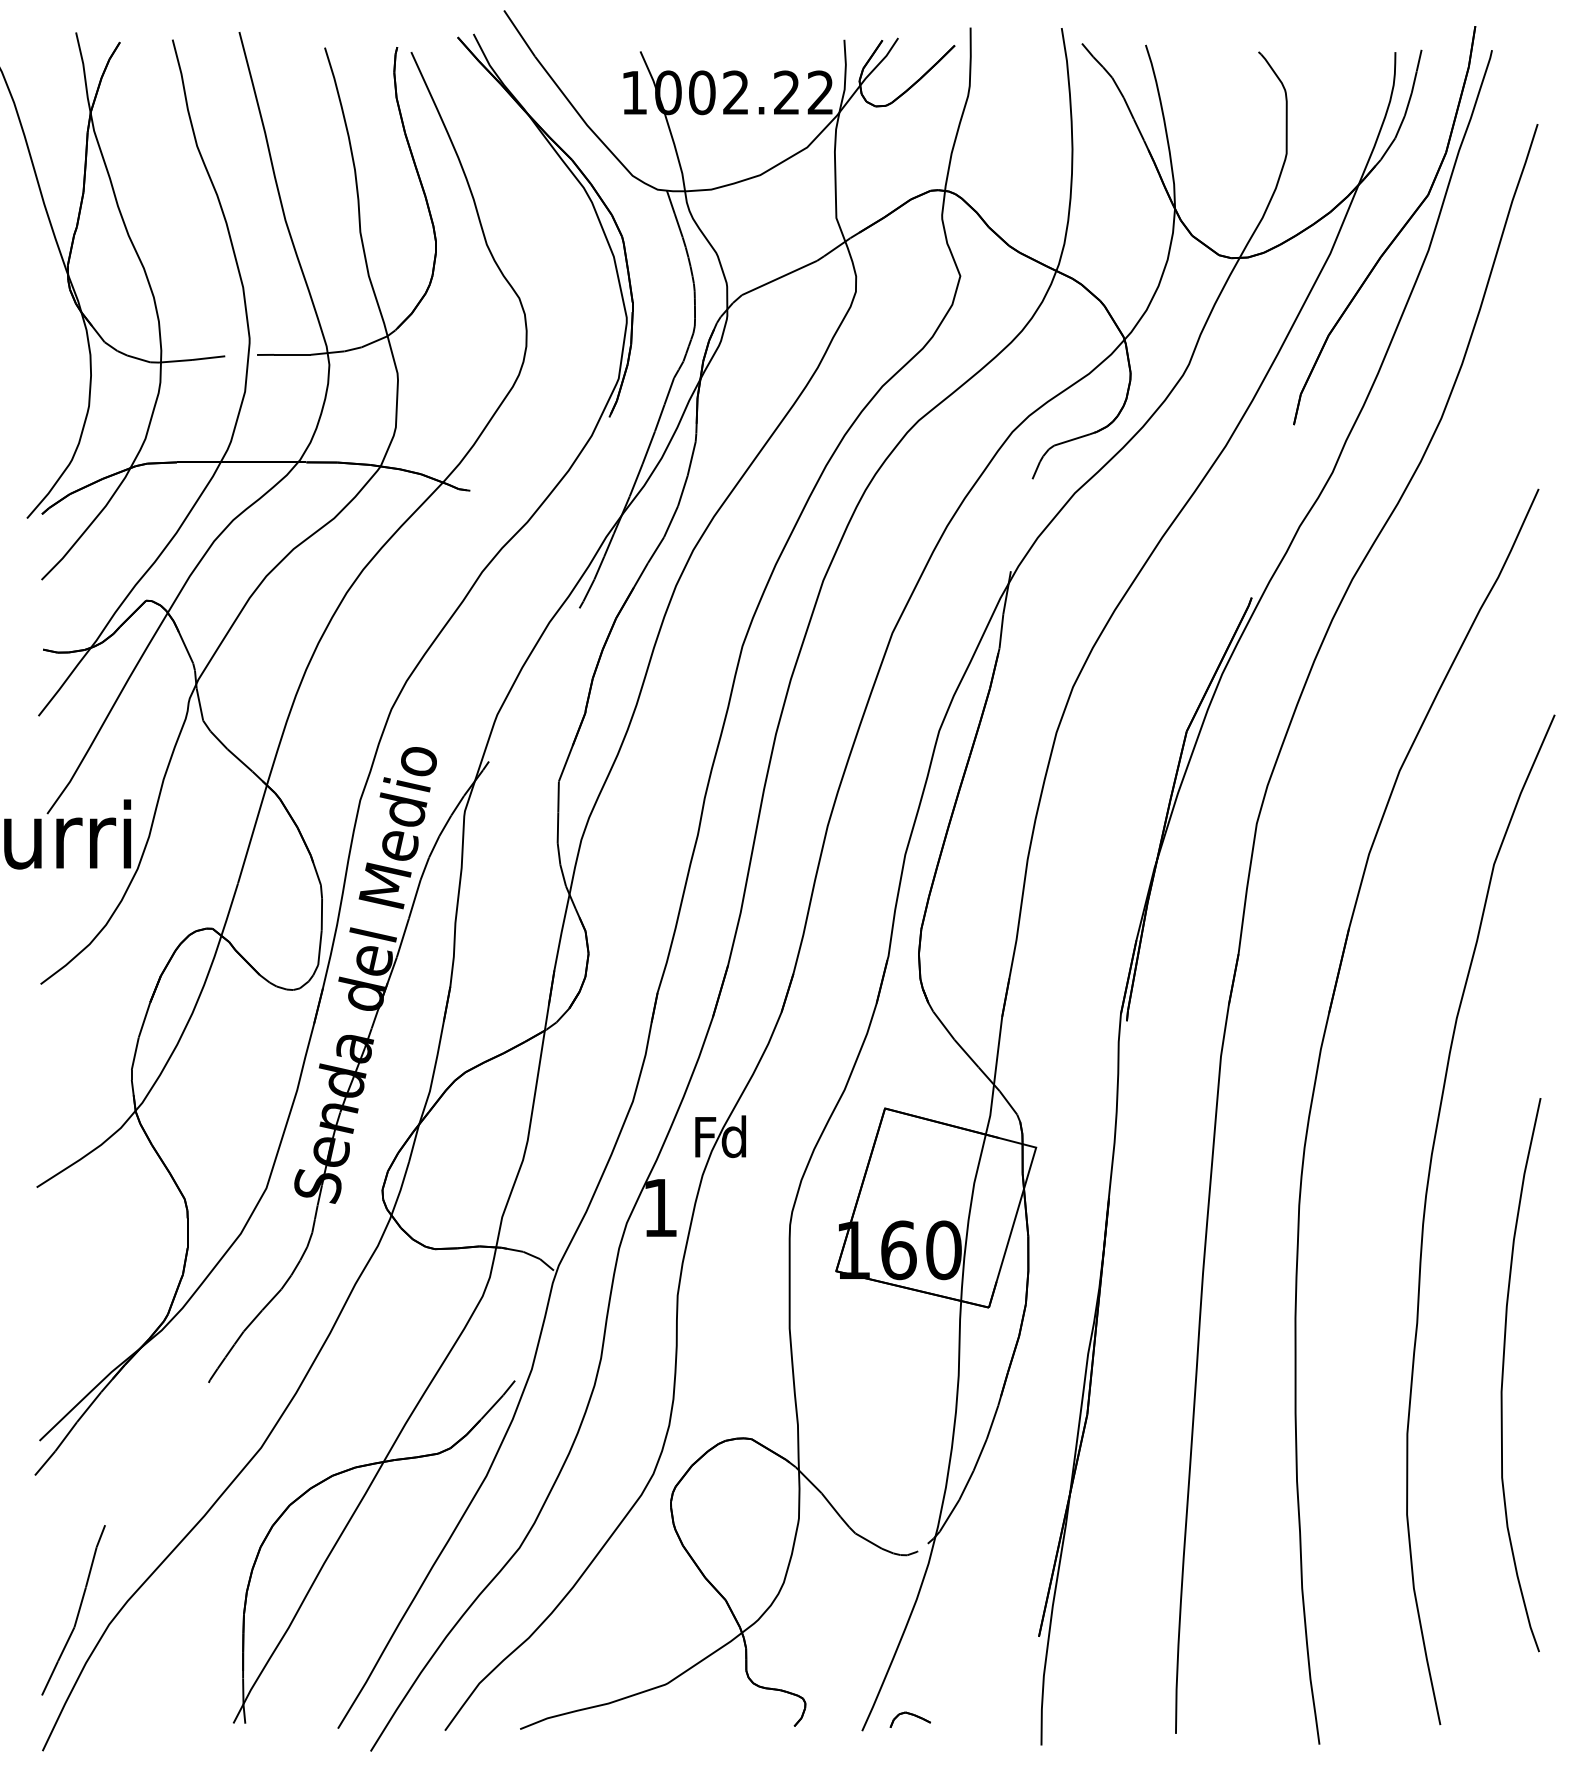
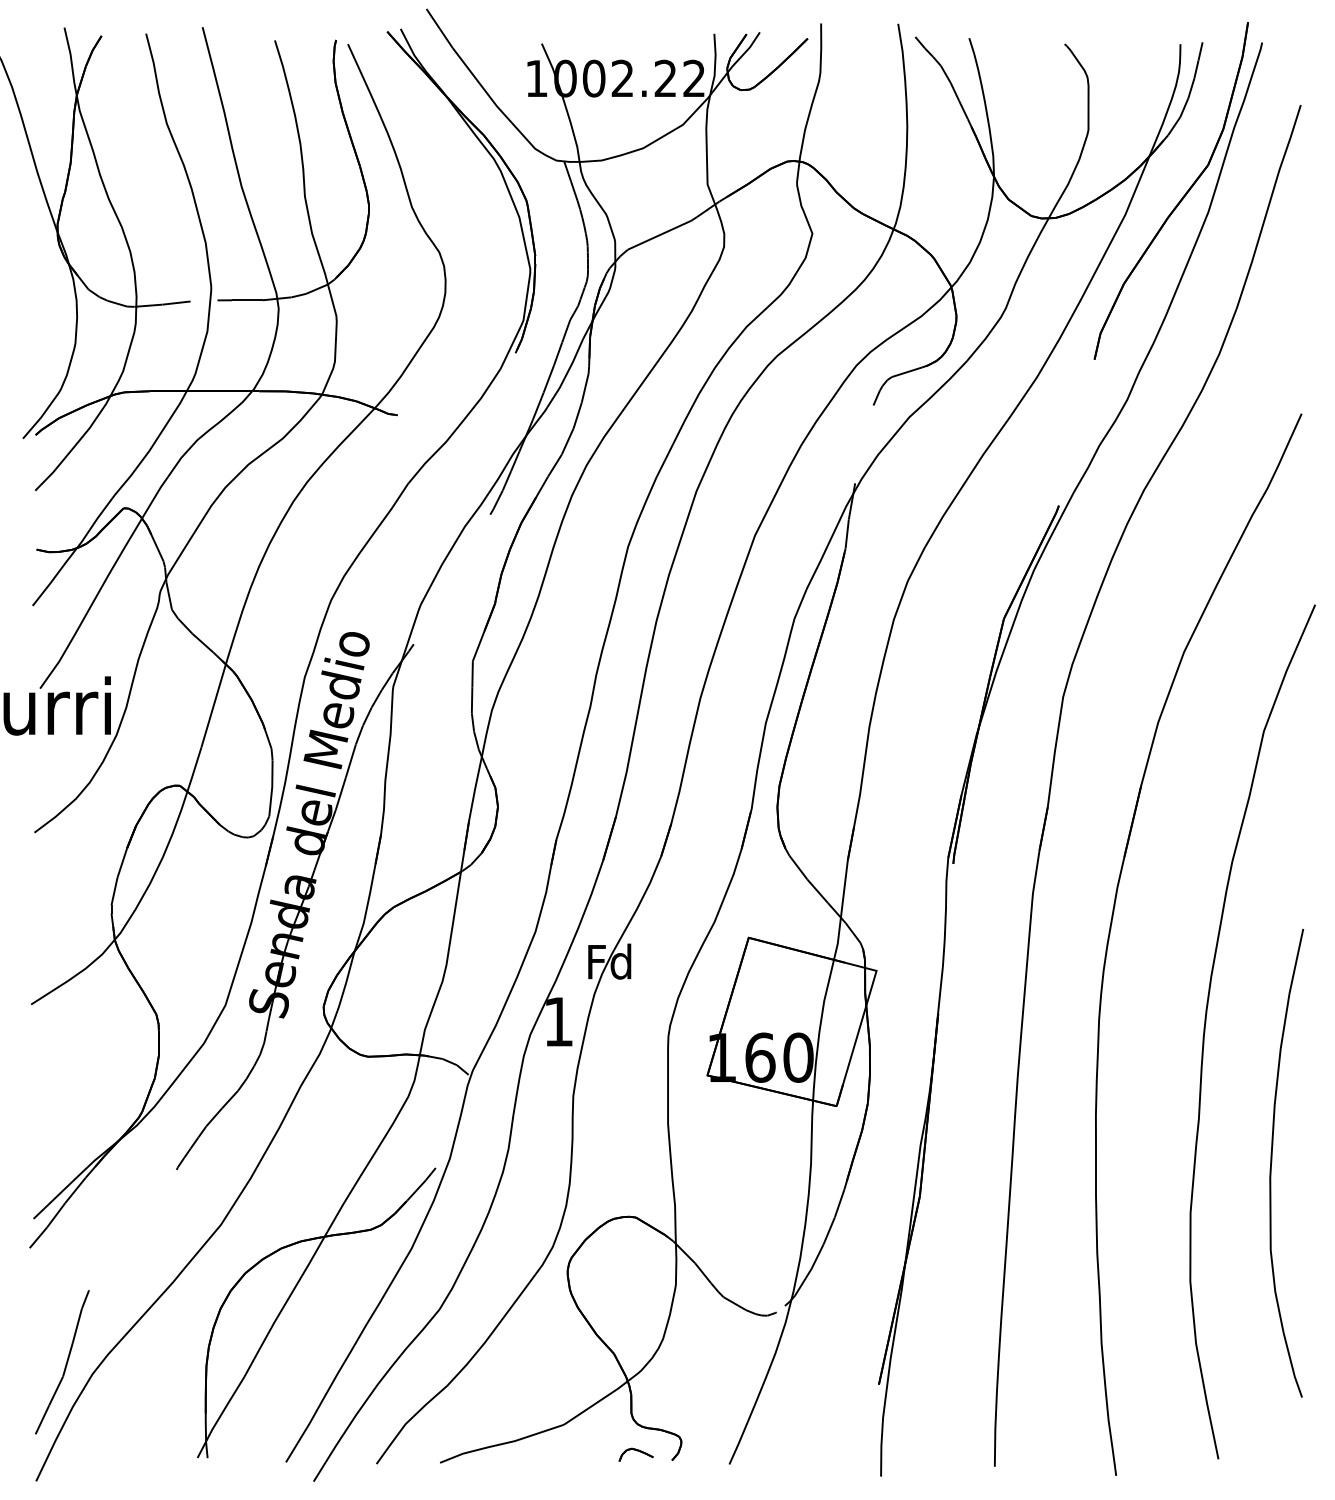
part: (909, 1719) -> (635, 1454), moved

